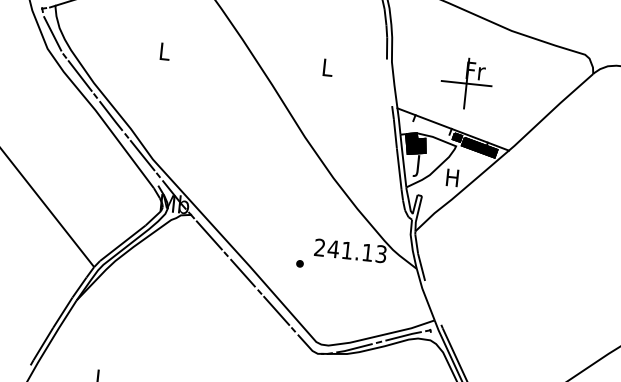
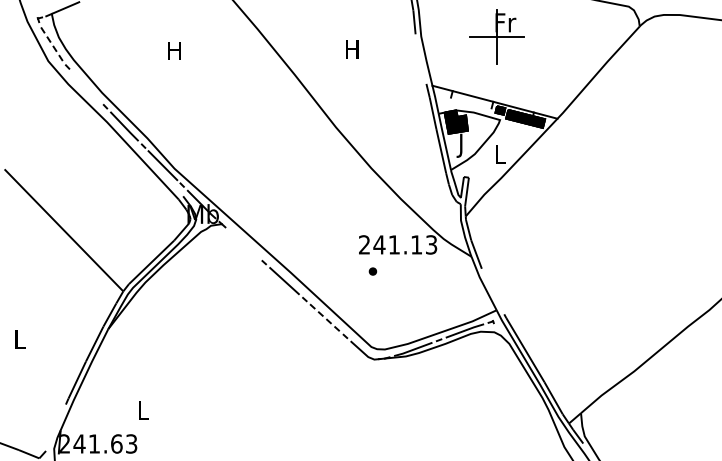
line: (53, 33) -> (52, 44), solid -> dashed
text: (164, 51) -> (174, 50), L -> H
text: (327, 67) -> (352, 49), L -> H
line: (80, 75) -> (86, 86), removed
part: (466, 82) -> (496, 36), moved
text: (452, 177) -> (499, 154), H -> L
line: (209, 234) -> (243, 243), removed
part: (299, 263) -> (372, 271), moved
line: (276, 311) -> (325, 318), solid -> dashed

